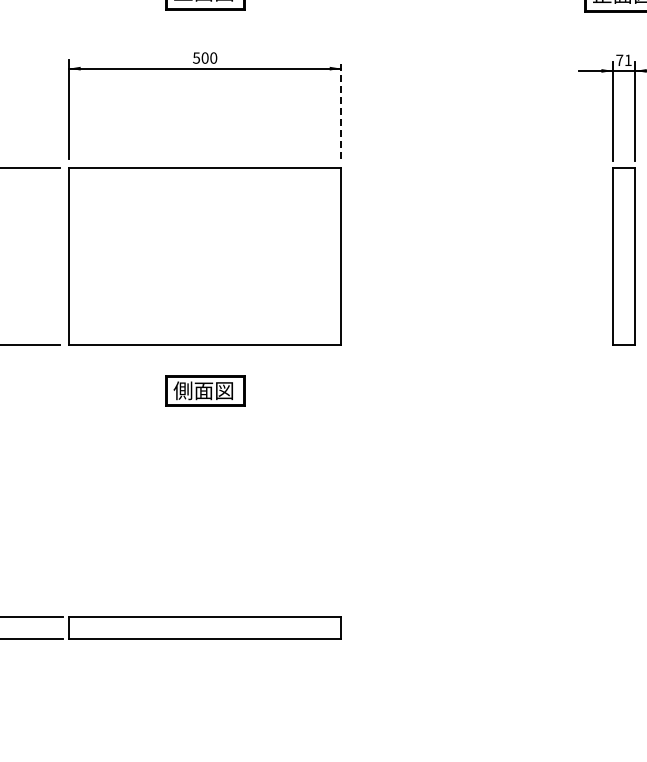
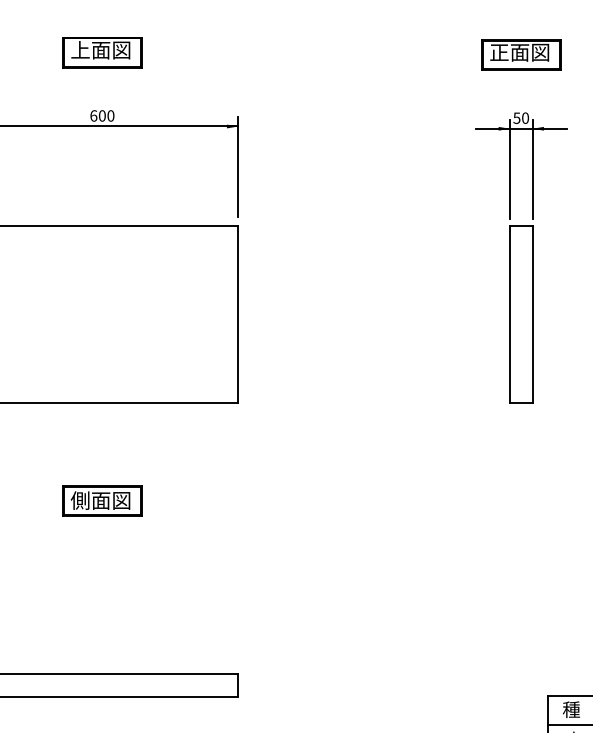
text: (196, 57) -> (93, 115), 500 -> 600
text: (623, 60) -> (520, 118), 71 -> 50
line: (341, 109) -> (238, 167), dashed -> solid
part: (205, 390) -> (102, 500), moved

